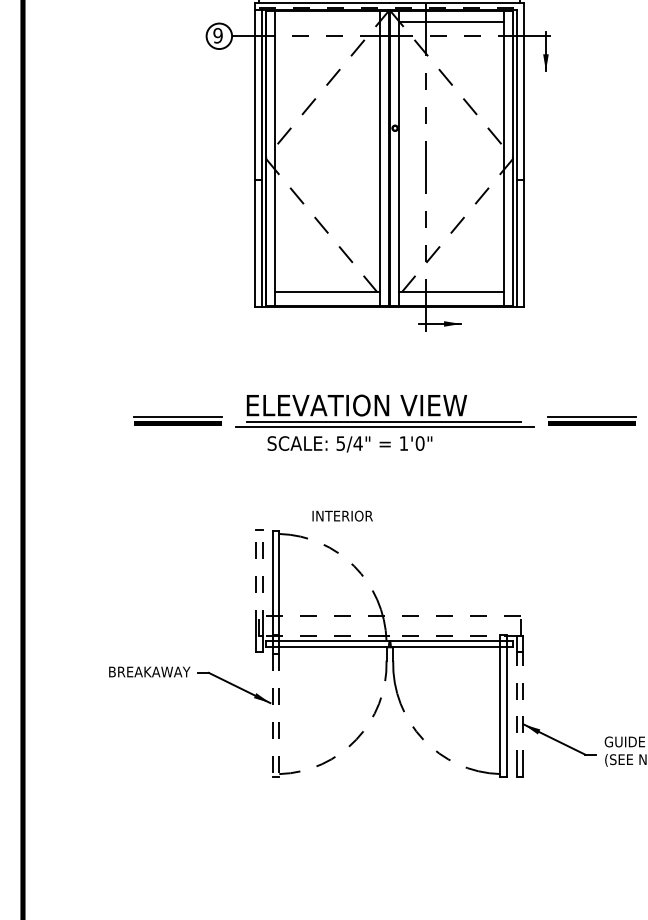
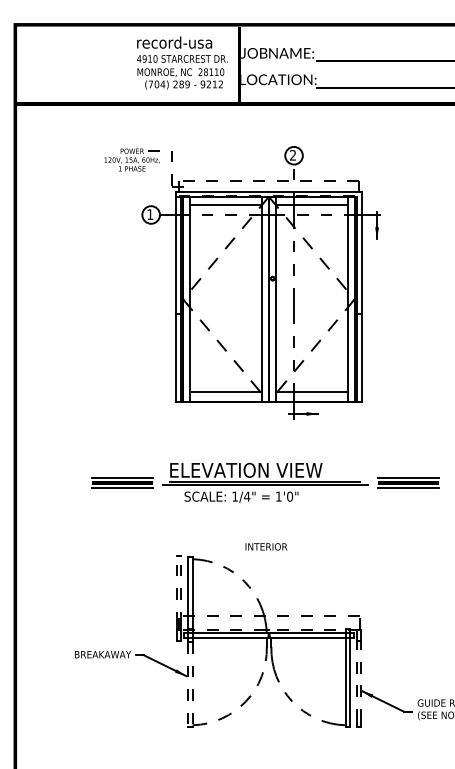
line: (326, 21) -> (225, 204), added
text: (218, 35) -> (150, 214), 9 -> 1
line: (177, 430) -> (122, 487), added
line: (591, 430) -> (408, 487), added
text: (339, 443) -> (234, 496), 5/4" -> 1/4"
text: (342, 515) -> (266, 546), moved

